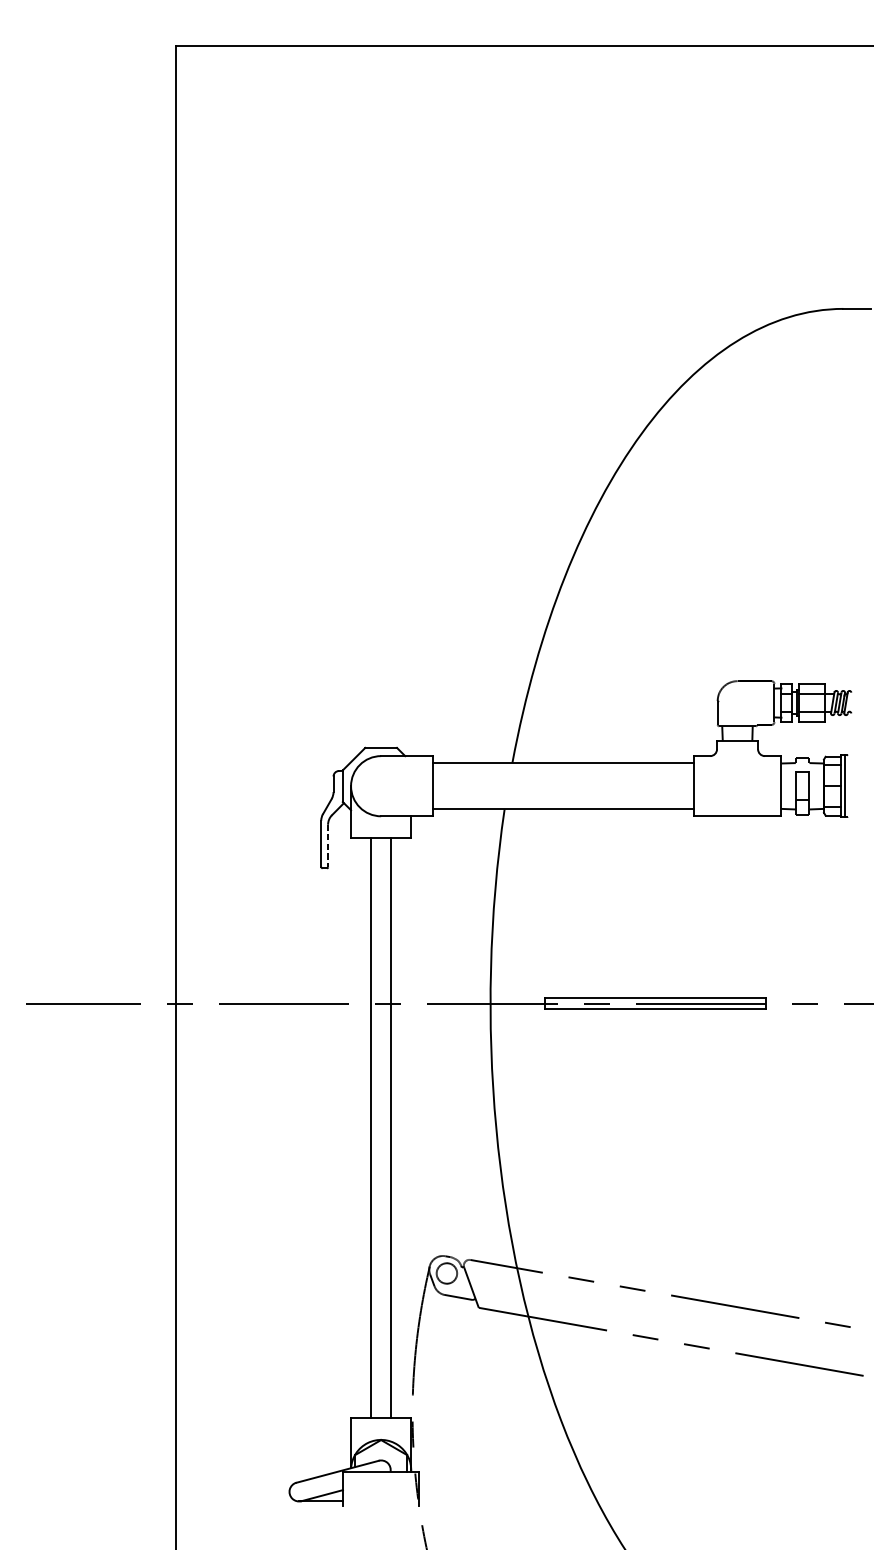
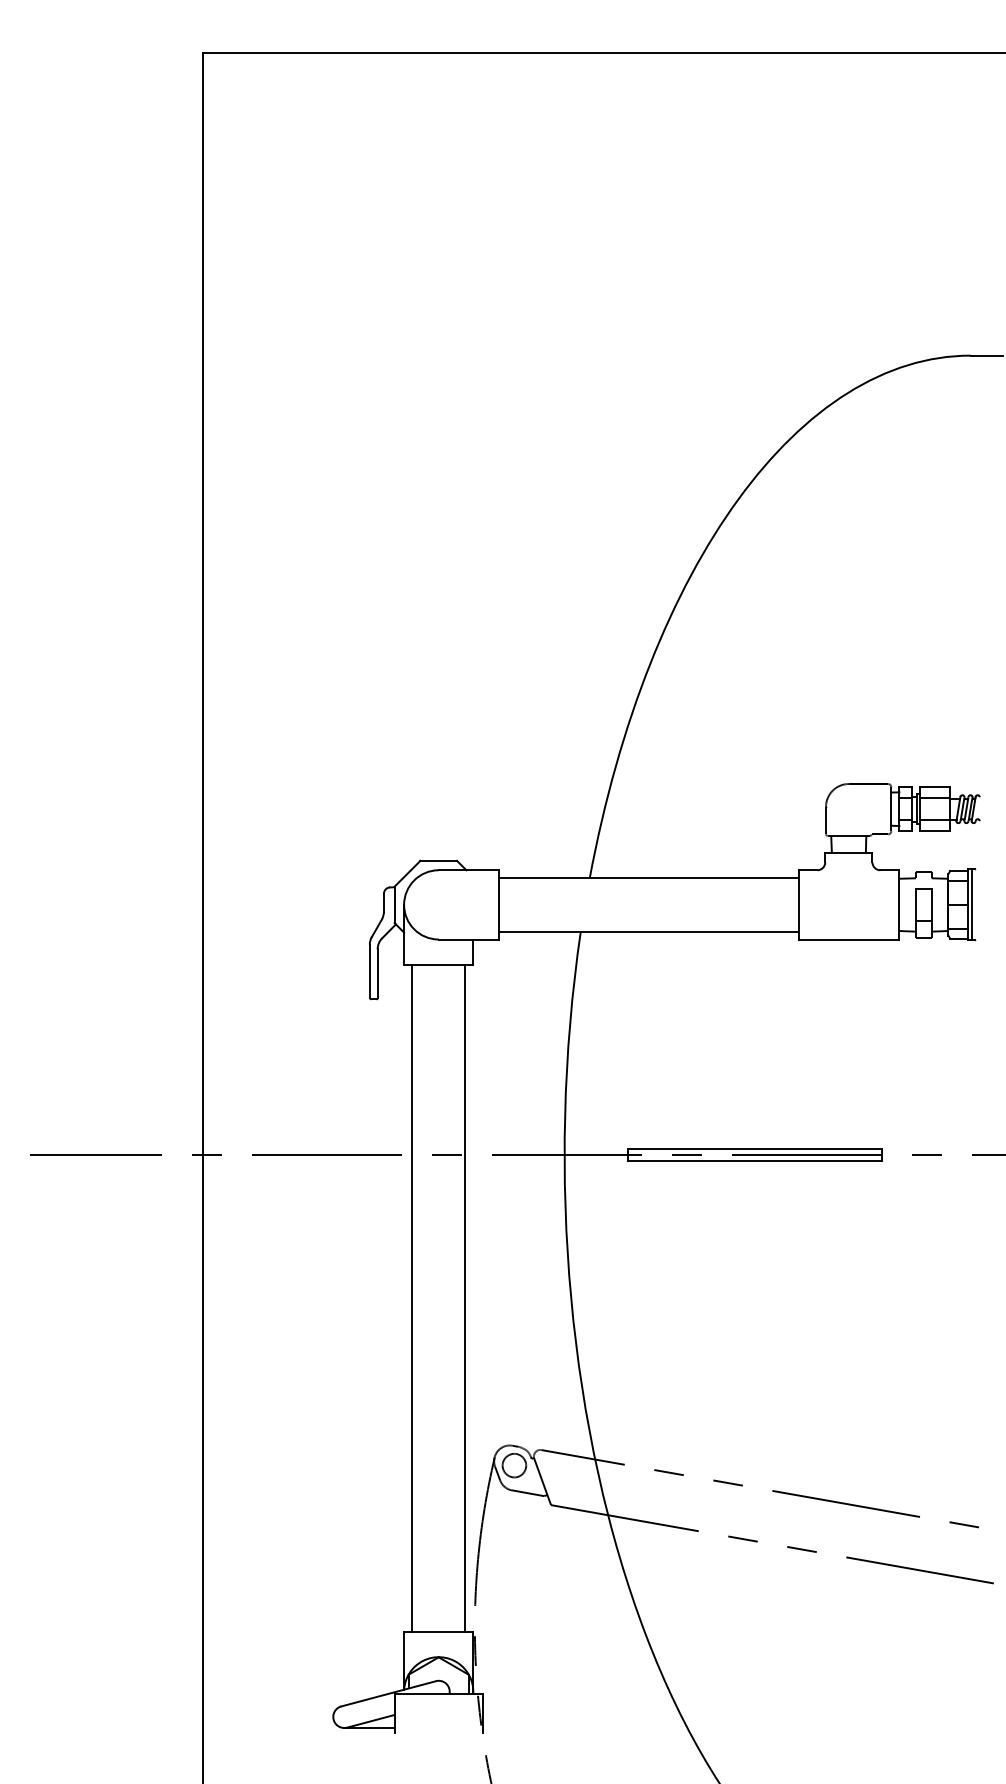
line: (327, 846) -> (377, 974), dashed -> solid
line: (371, 1127) -> (465, 1297), moved
line: (390, 1127) -> (411, 1297), moved

